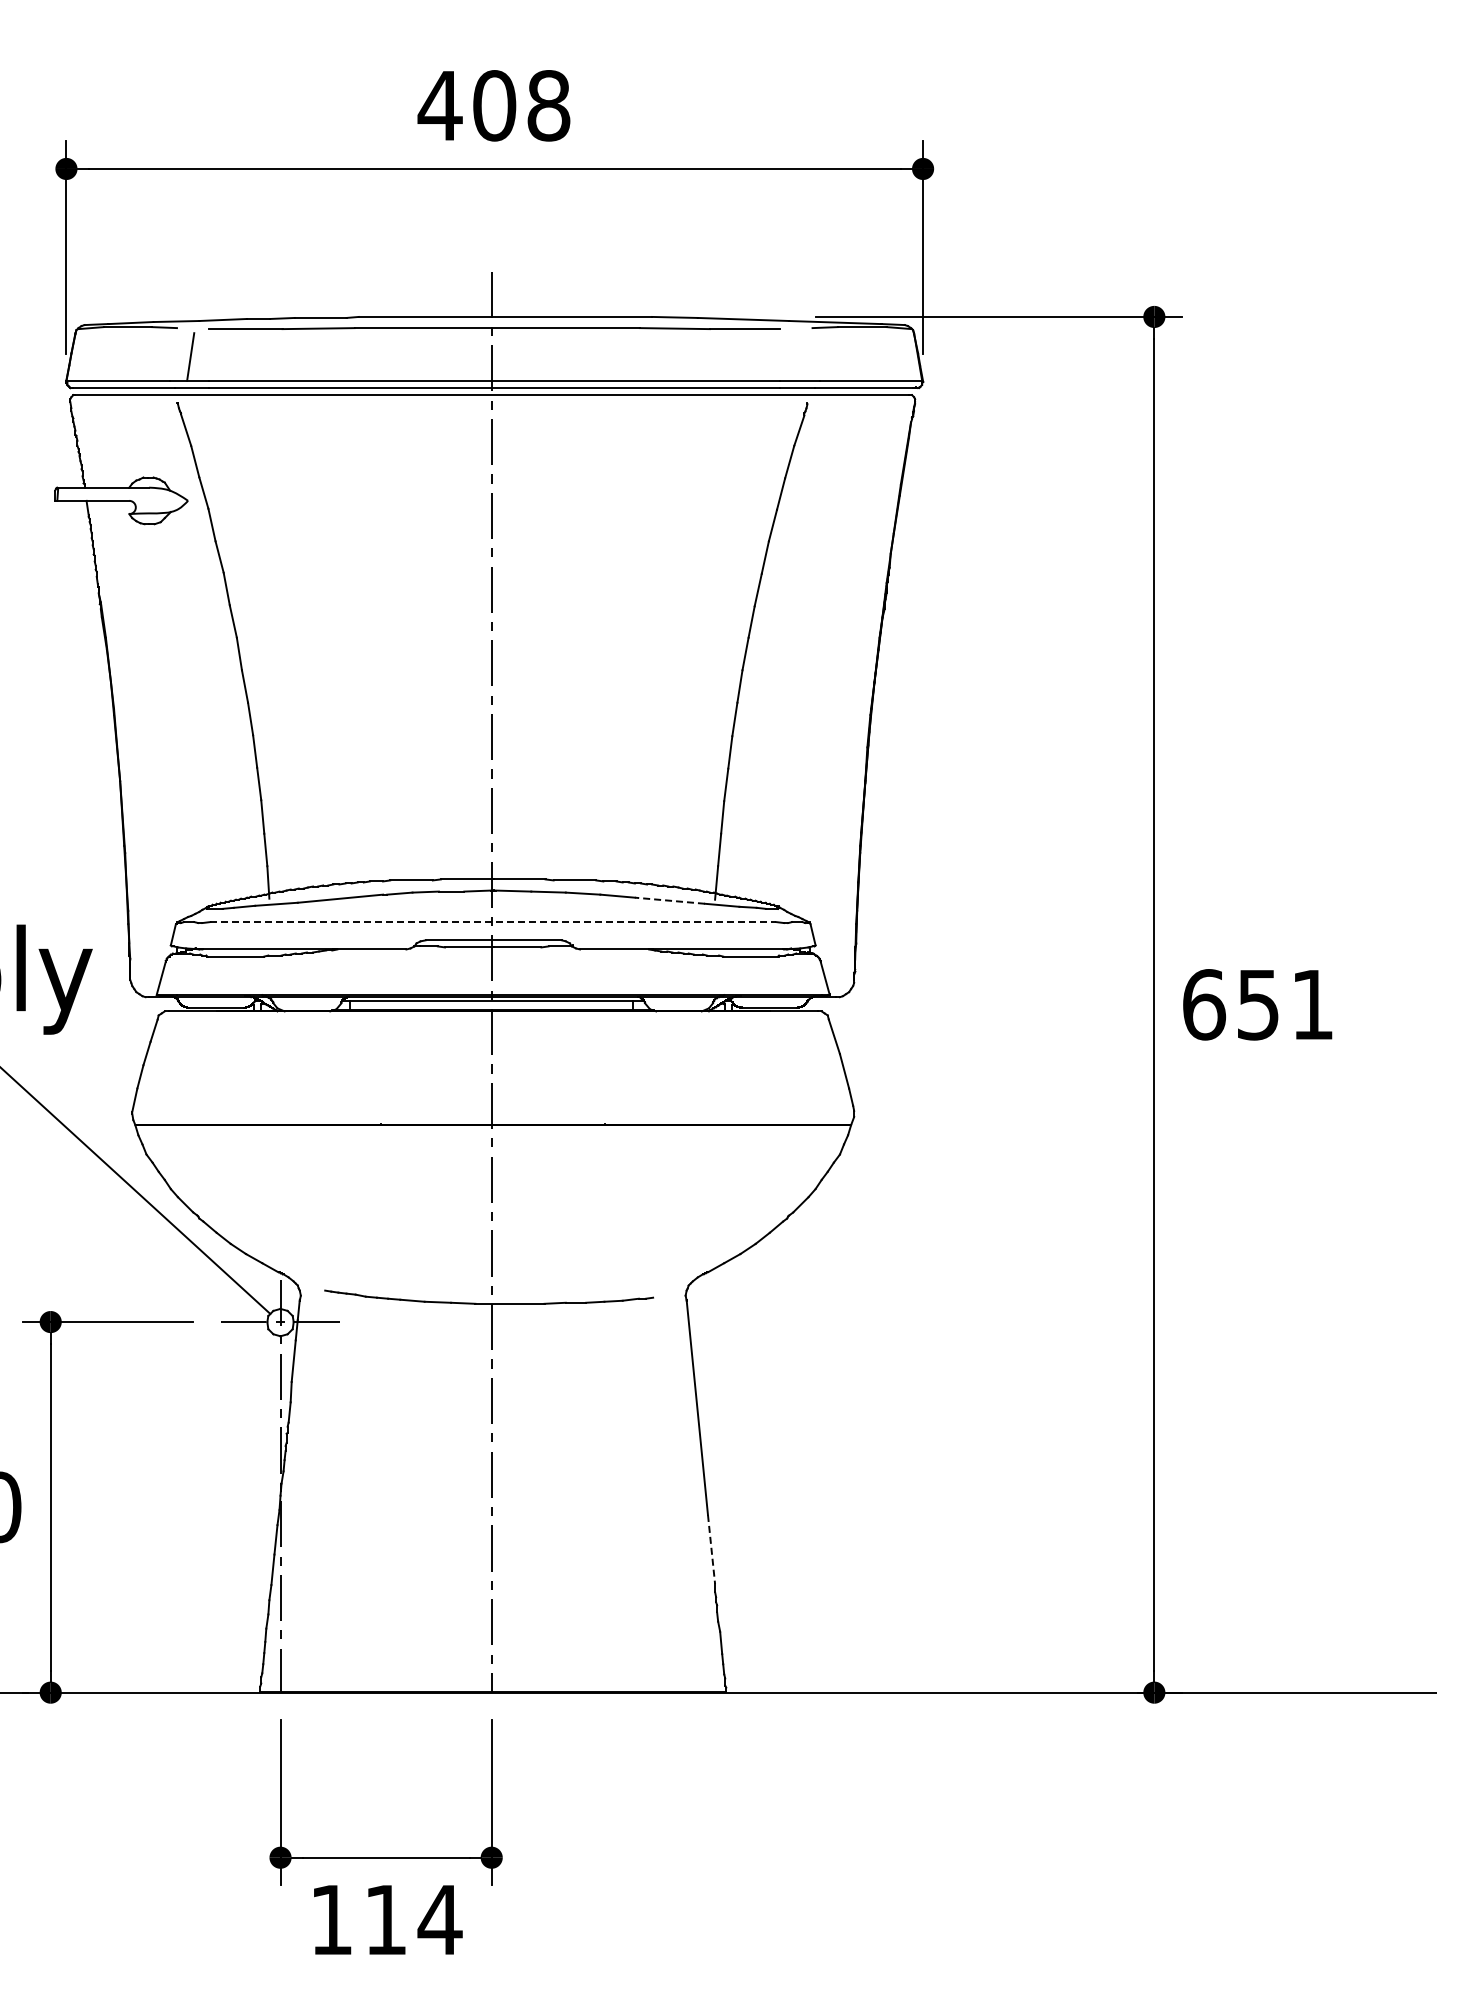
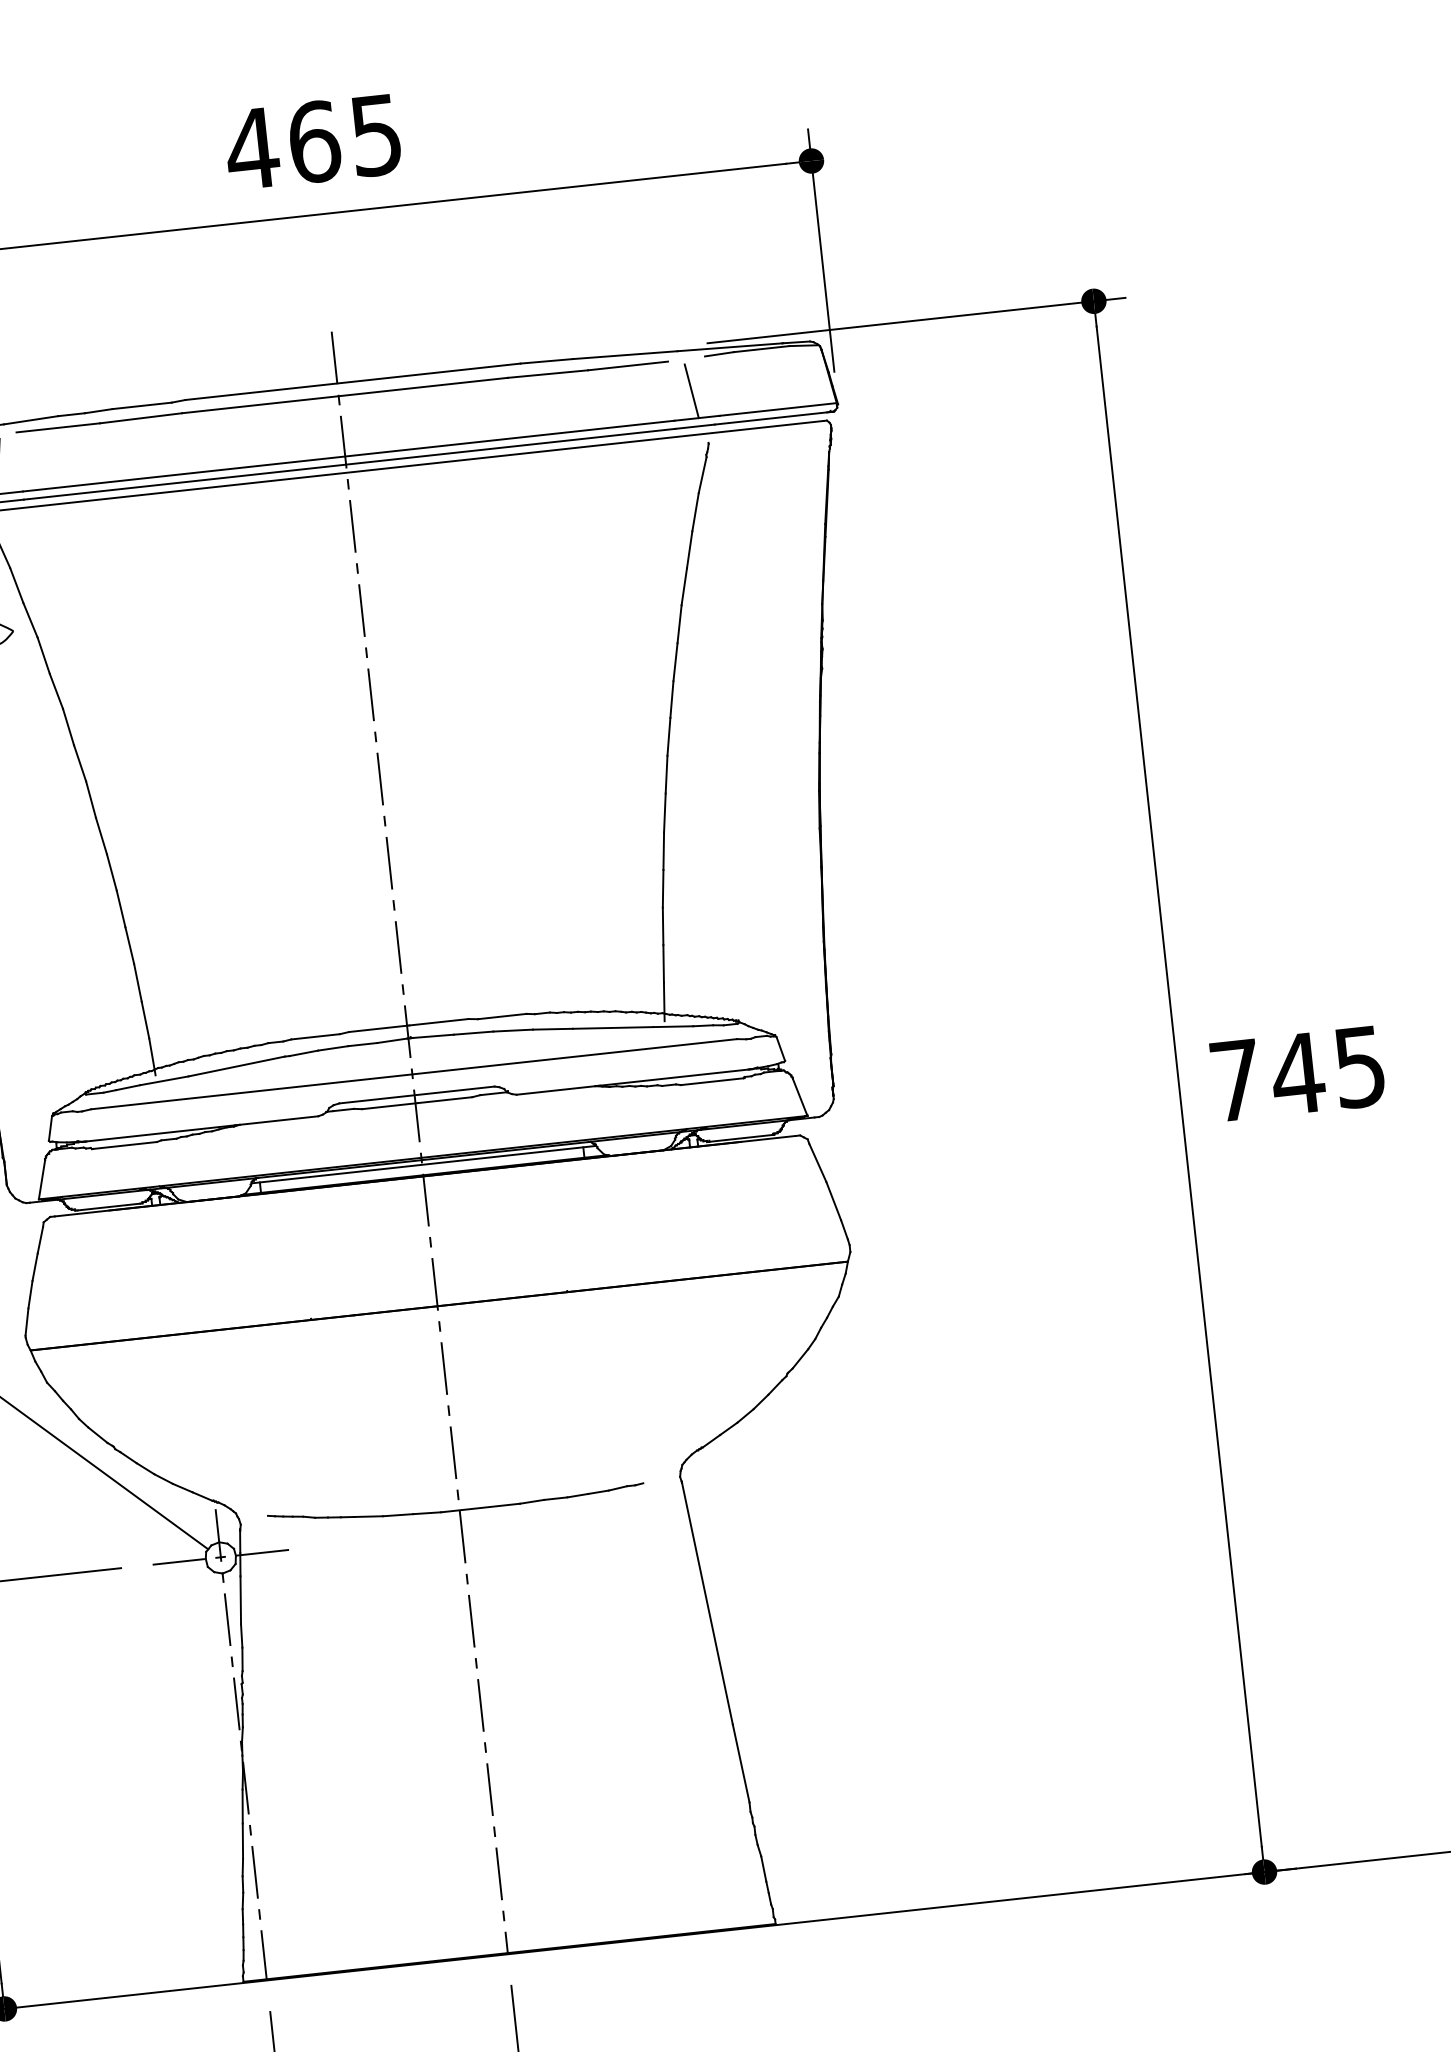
text: (521, 105) -> (345, 138), 408 -> 465
line: (797, 356) -> (691, 390), added
line: (669, 900) -> (612, 1027), dashed -> solid
line: (493, 922) -> (414, 1074), dashed -> solid
text: (1257, 1004) -> (1296, 1073), 651 -> 745
line: (711, 1549) -> (741, 1763), dashed -> solid

